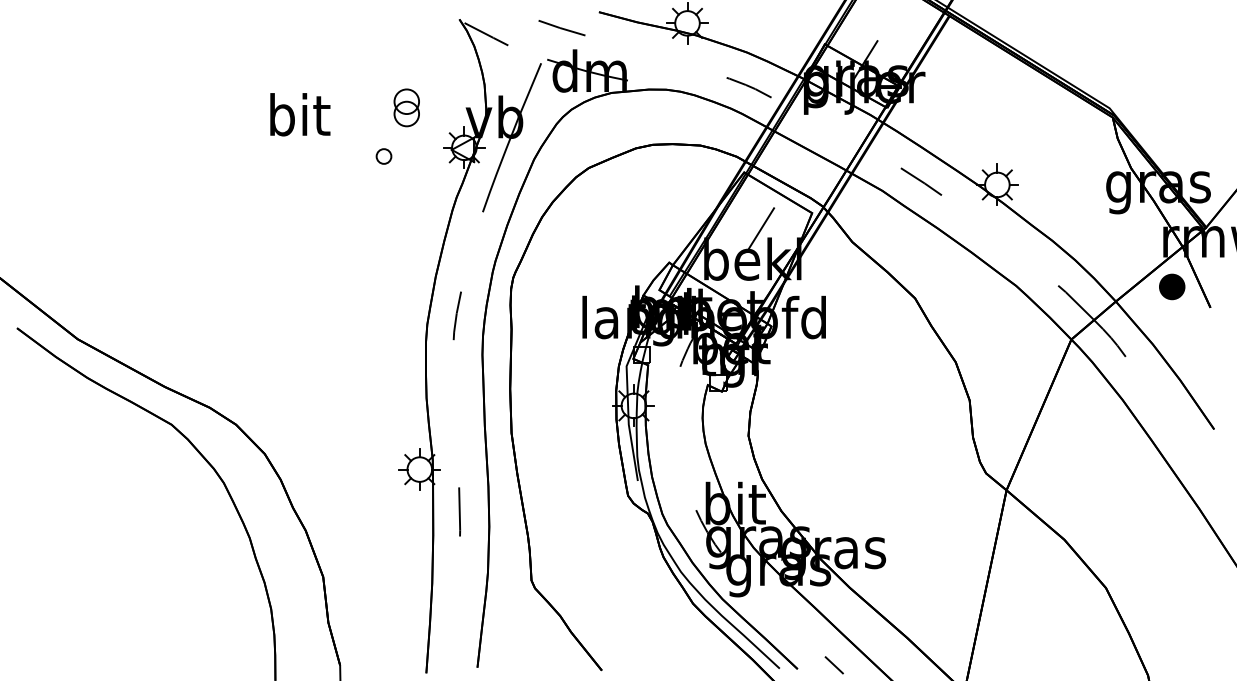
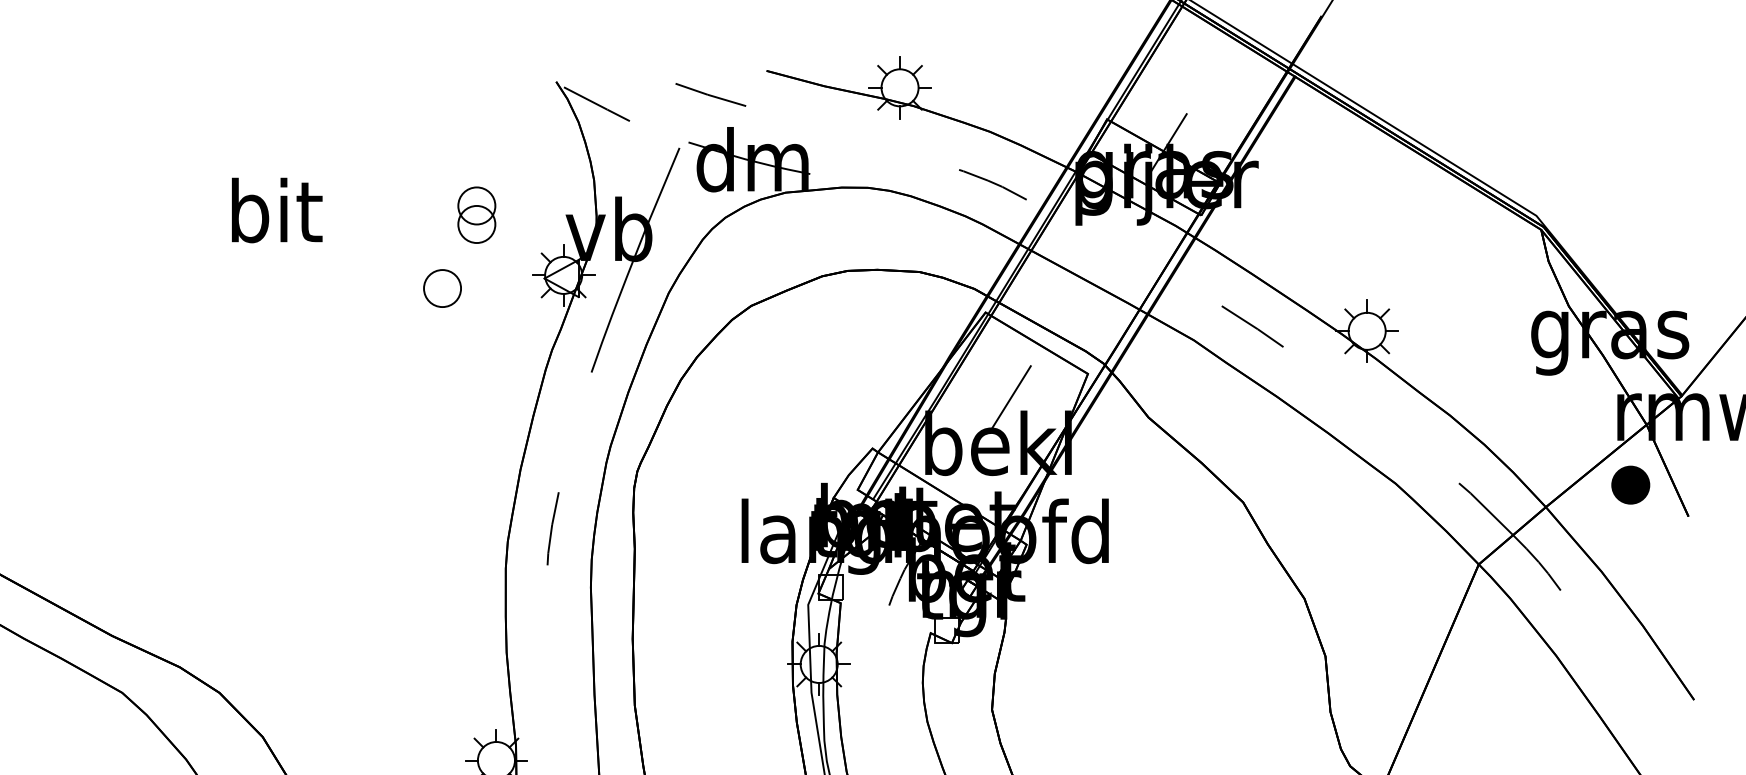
text: (300, 114) -> (277, 210), moved
part: (383, 156) -> (441, 288), size x1.67

